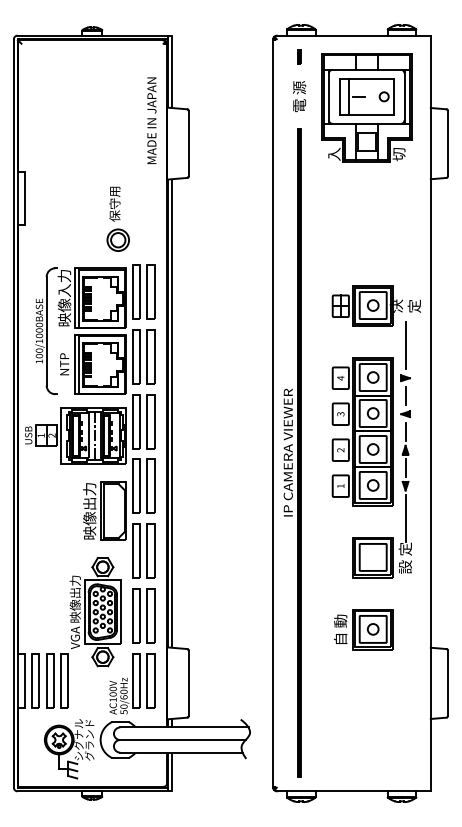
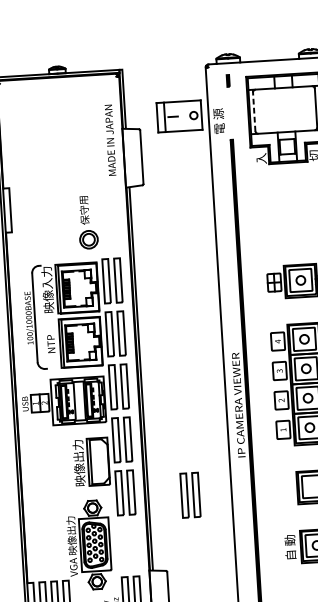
text: (299, 96) -> (219, 121), moved
line: (328, 96) -> (253, 111), solid -> dashed
part: (366, 96) -> (179, 116), moved
line: (94, 435) -> (79, 400), removed
part: (143, 615) -> (190, 495), moved

